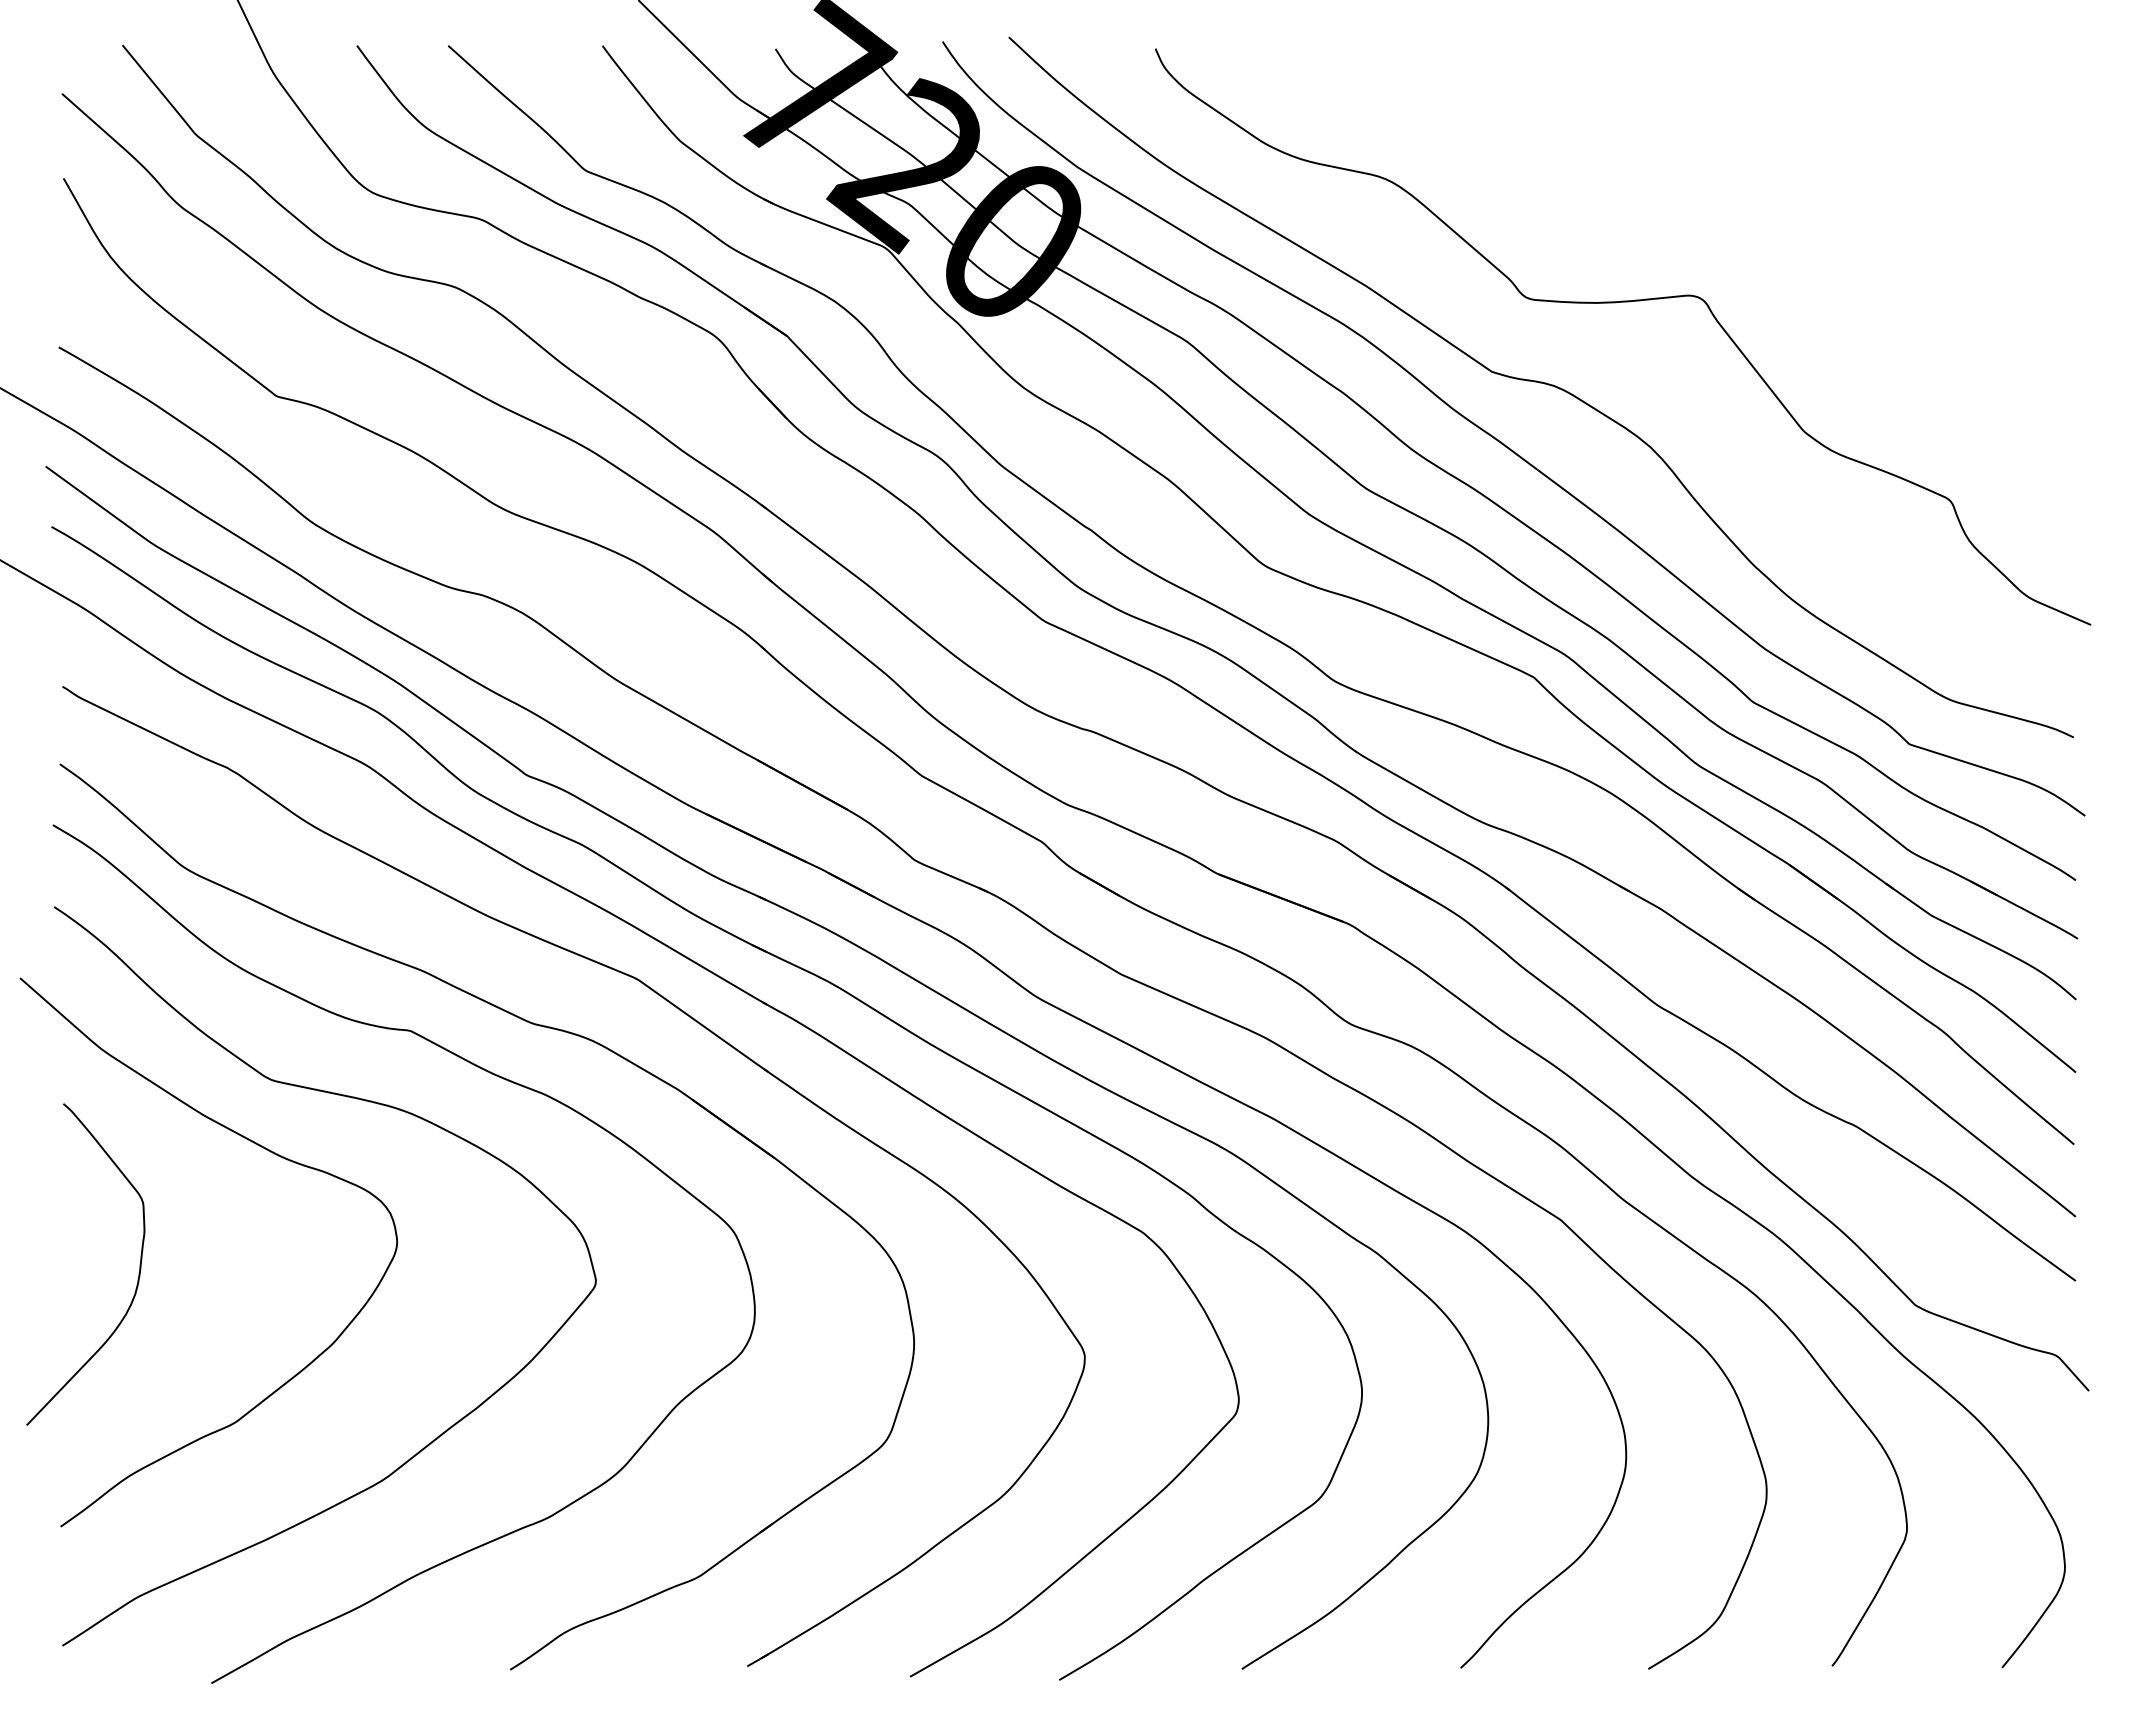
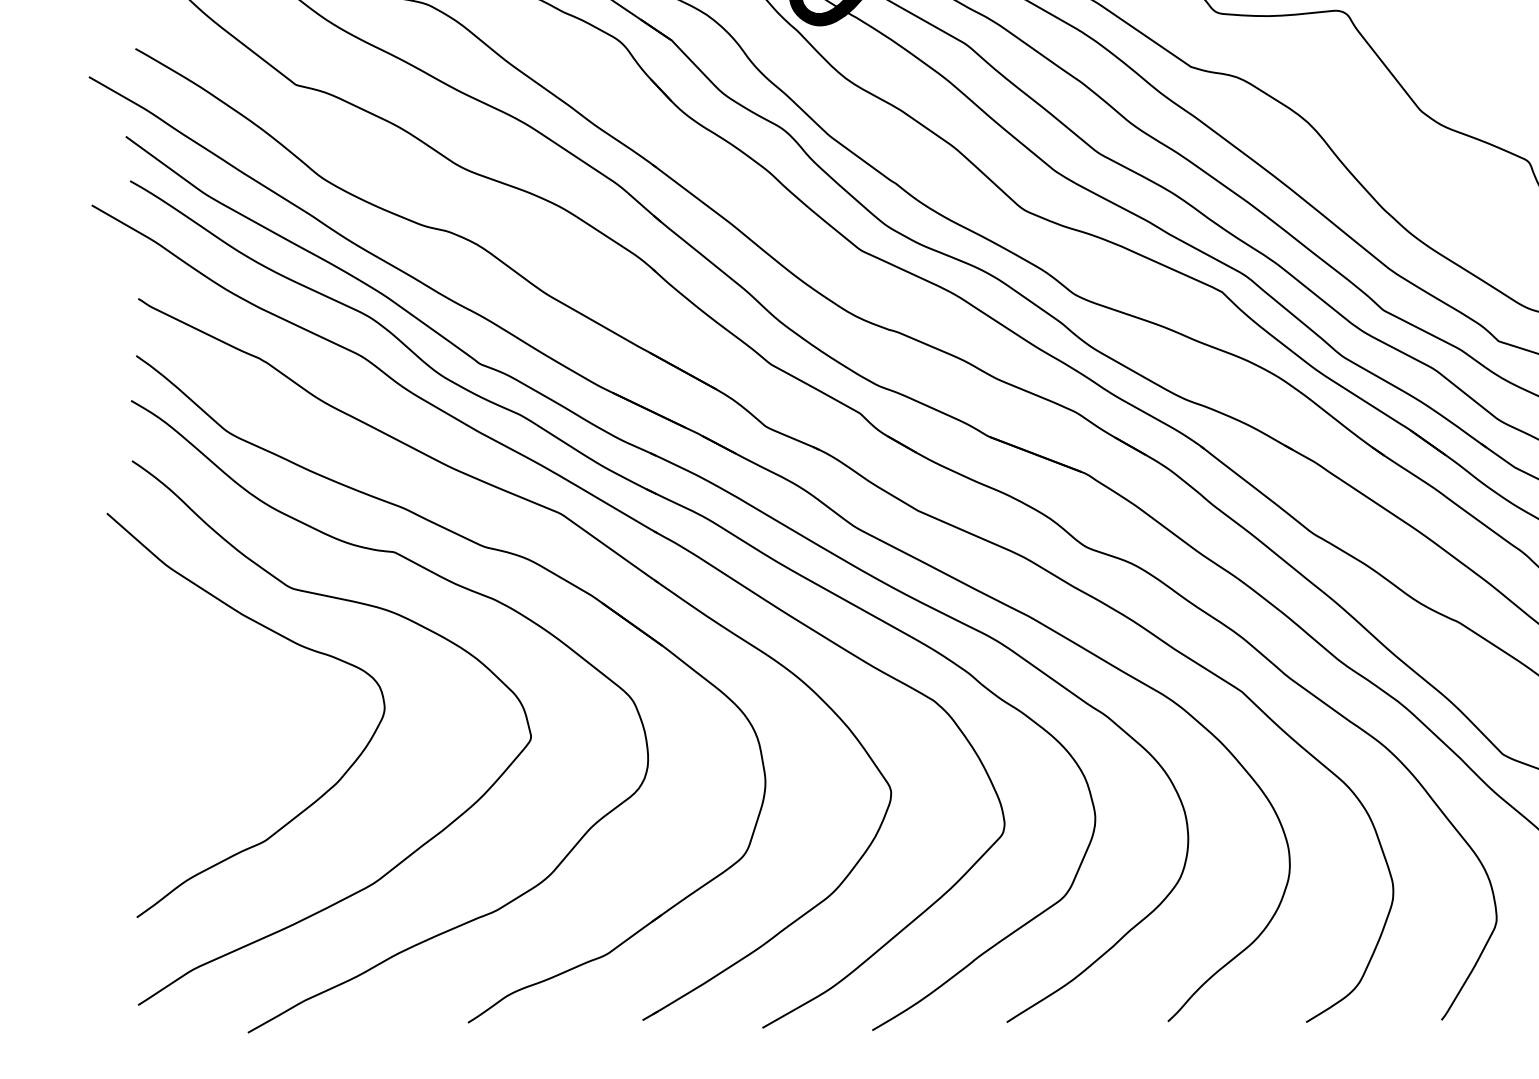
curve: (138, 1273) -> (194, 730), removed

